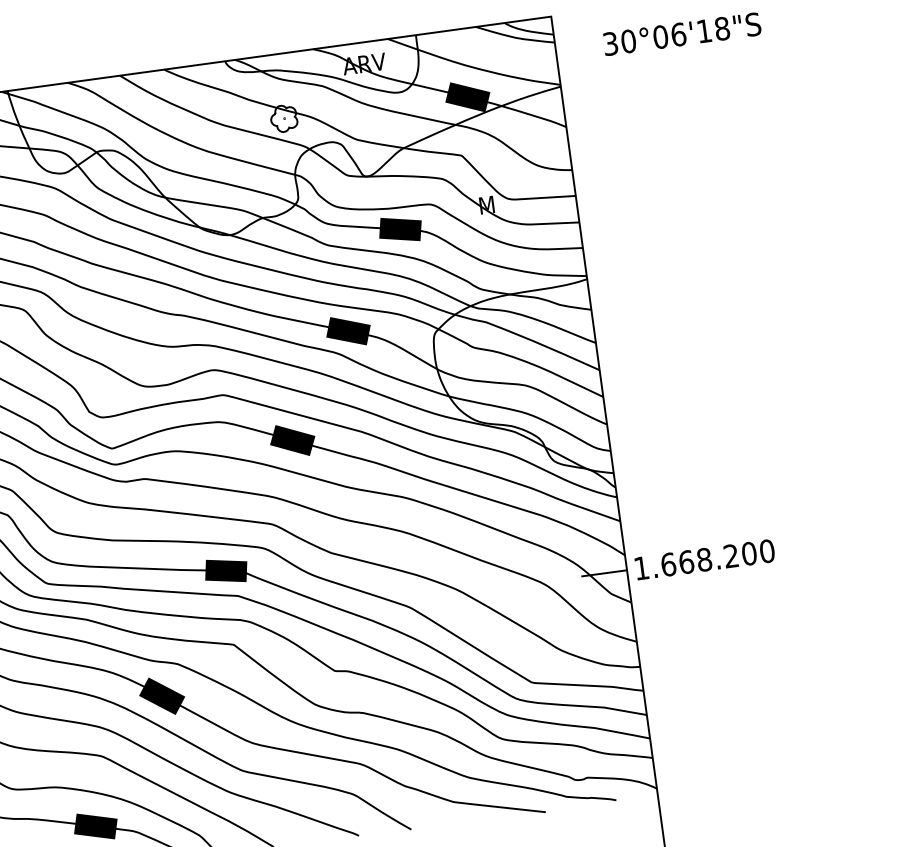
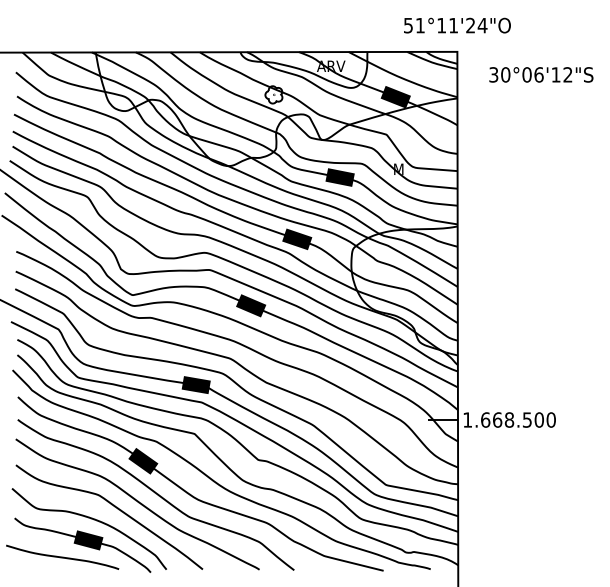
text: (721, 28) -> (567, 74), 30°06'18"S -> 30°06'12"S
text: (731, 555) -> (527, 419), 1.668.200 -> 1.668.500

